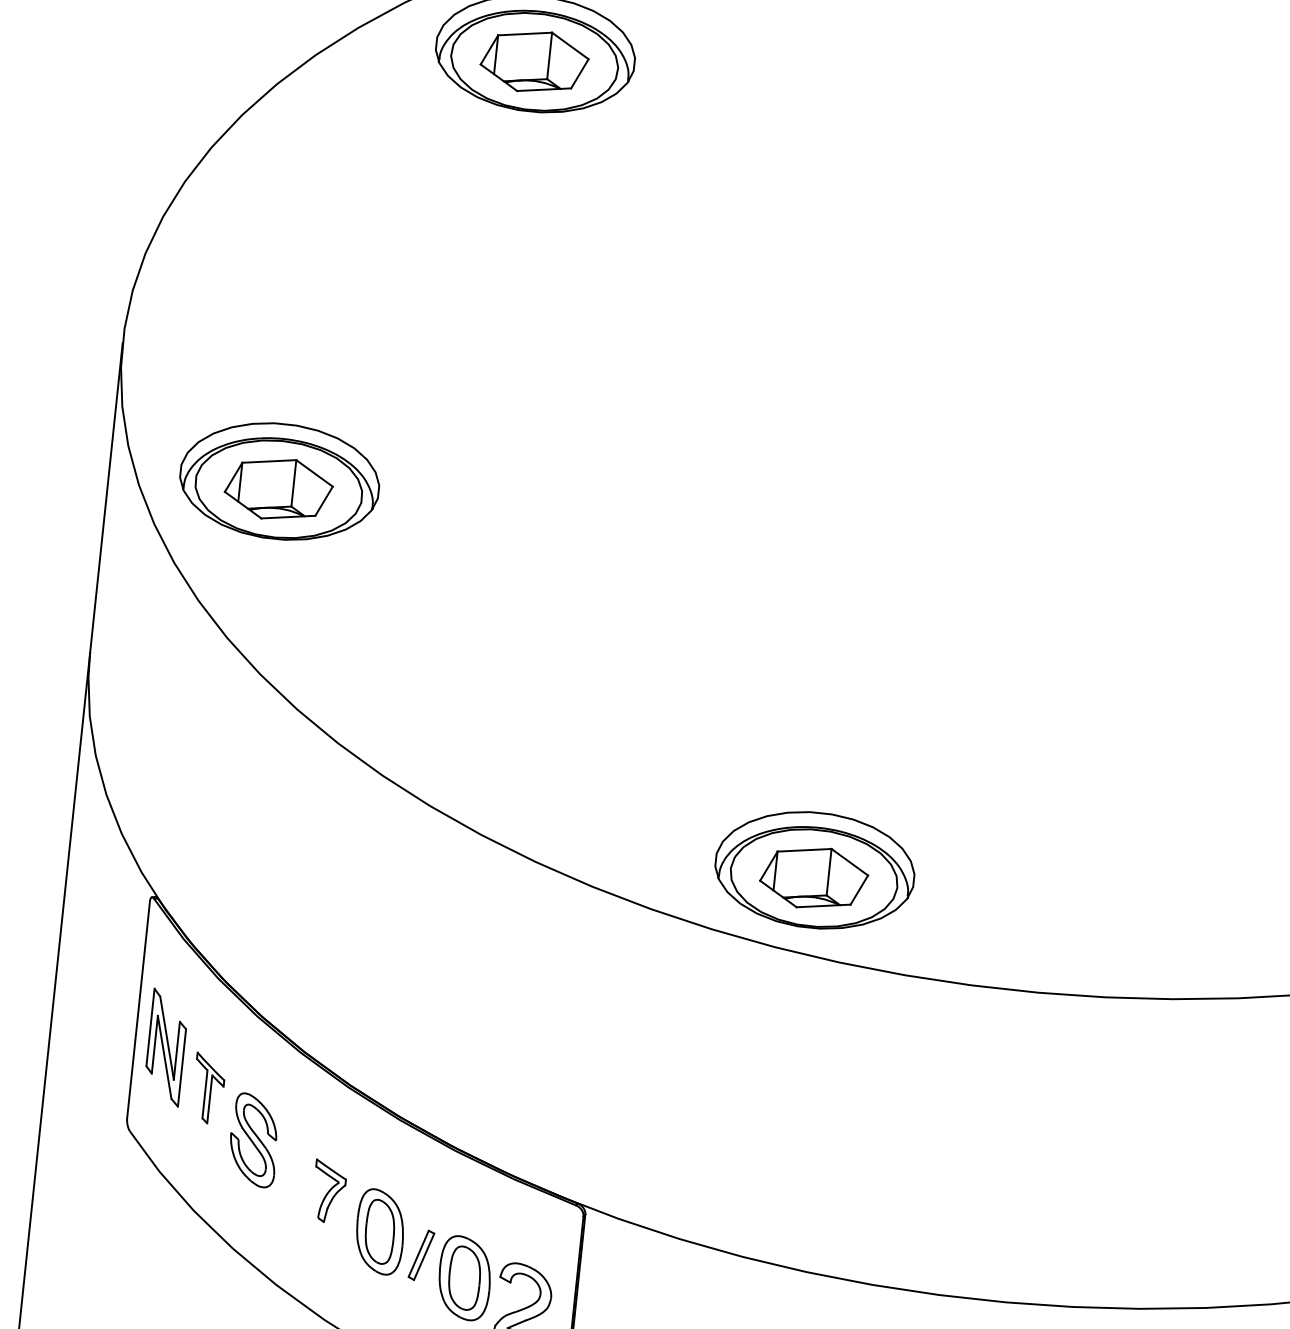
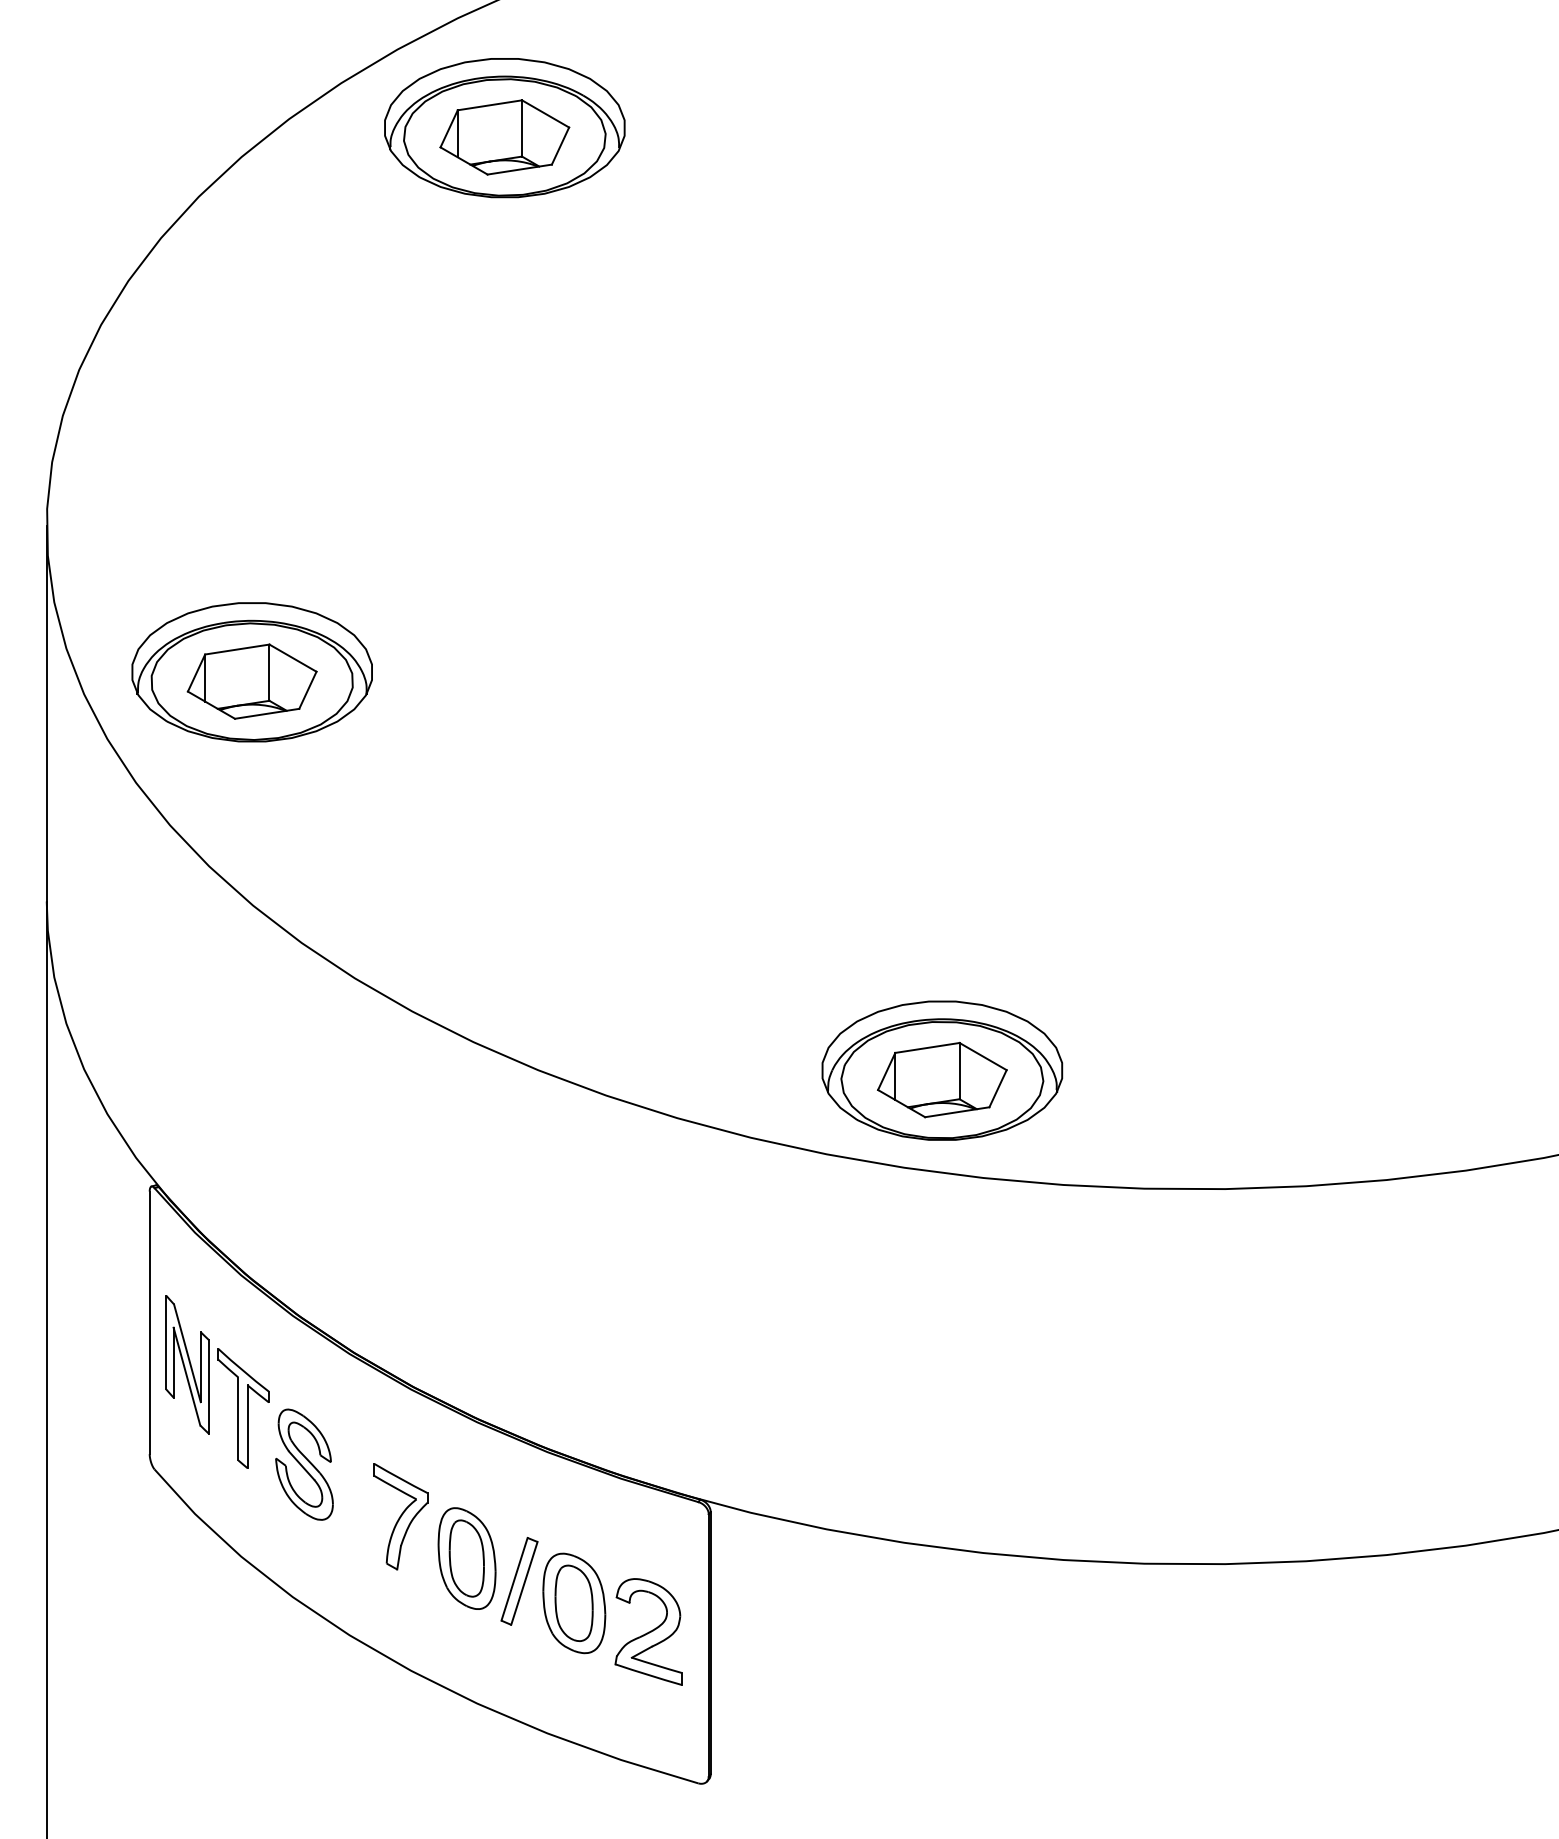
part: (208, 1088) -> (243, 1408), size x1.43
part: (328, 1191) -> (400, 1516), size x1.43
part: (421, 1255) -> (519, 1581), size x1.43

